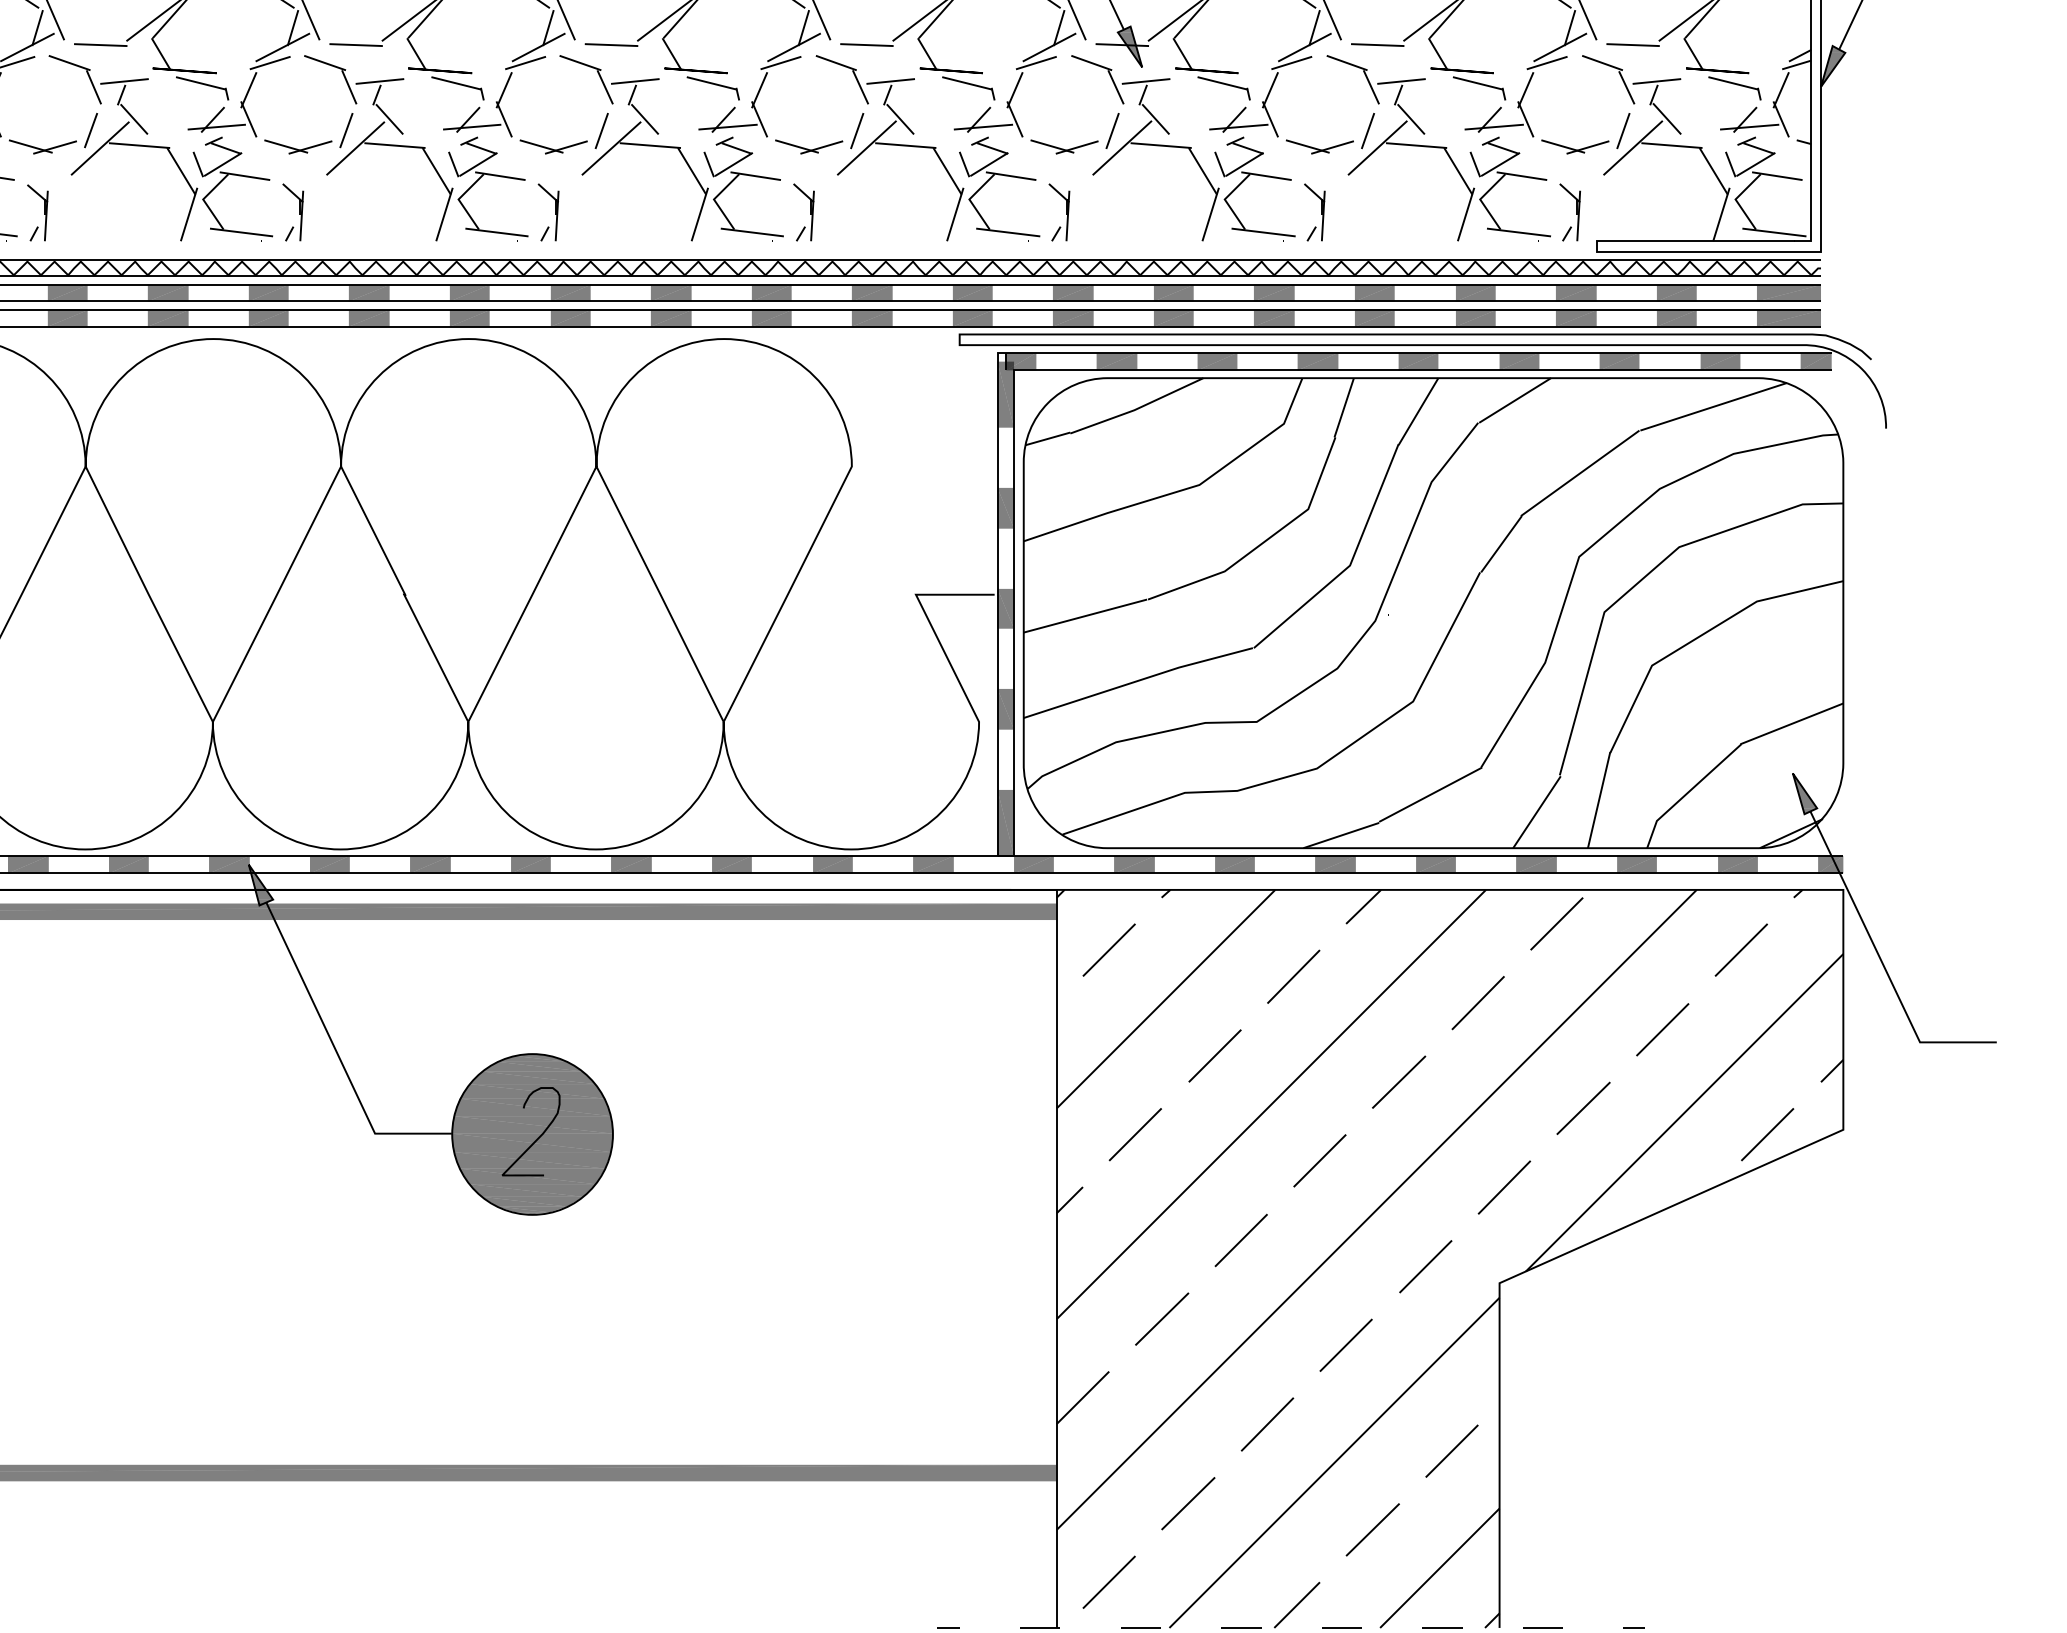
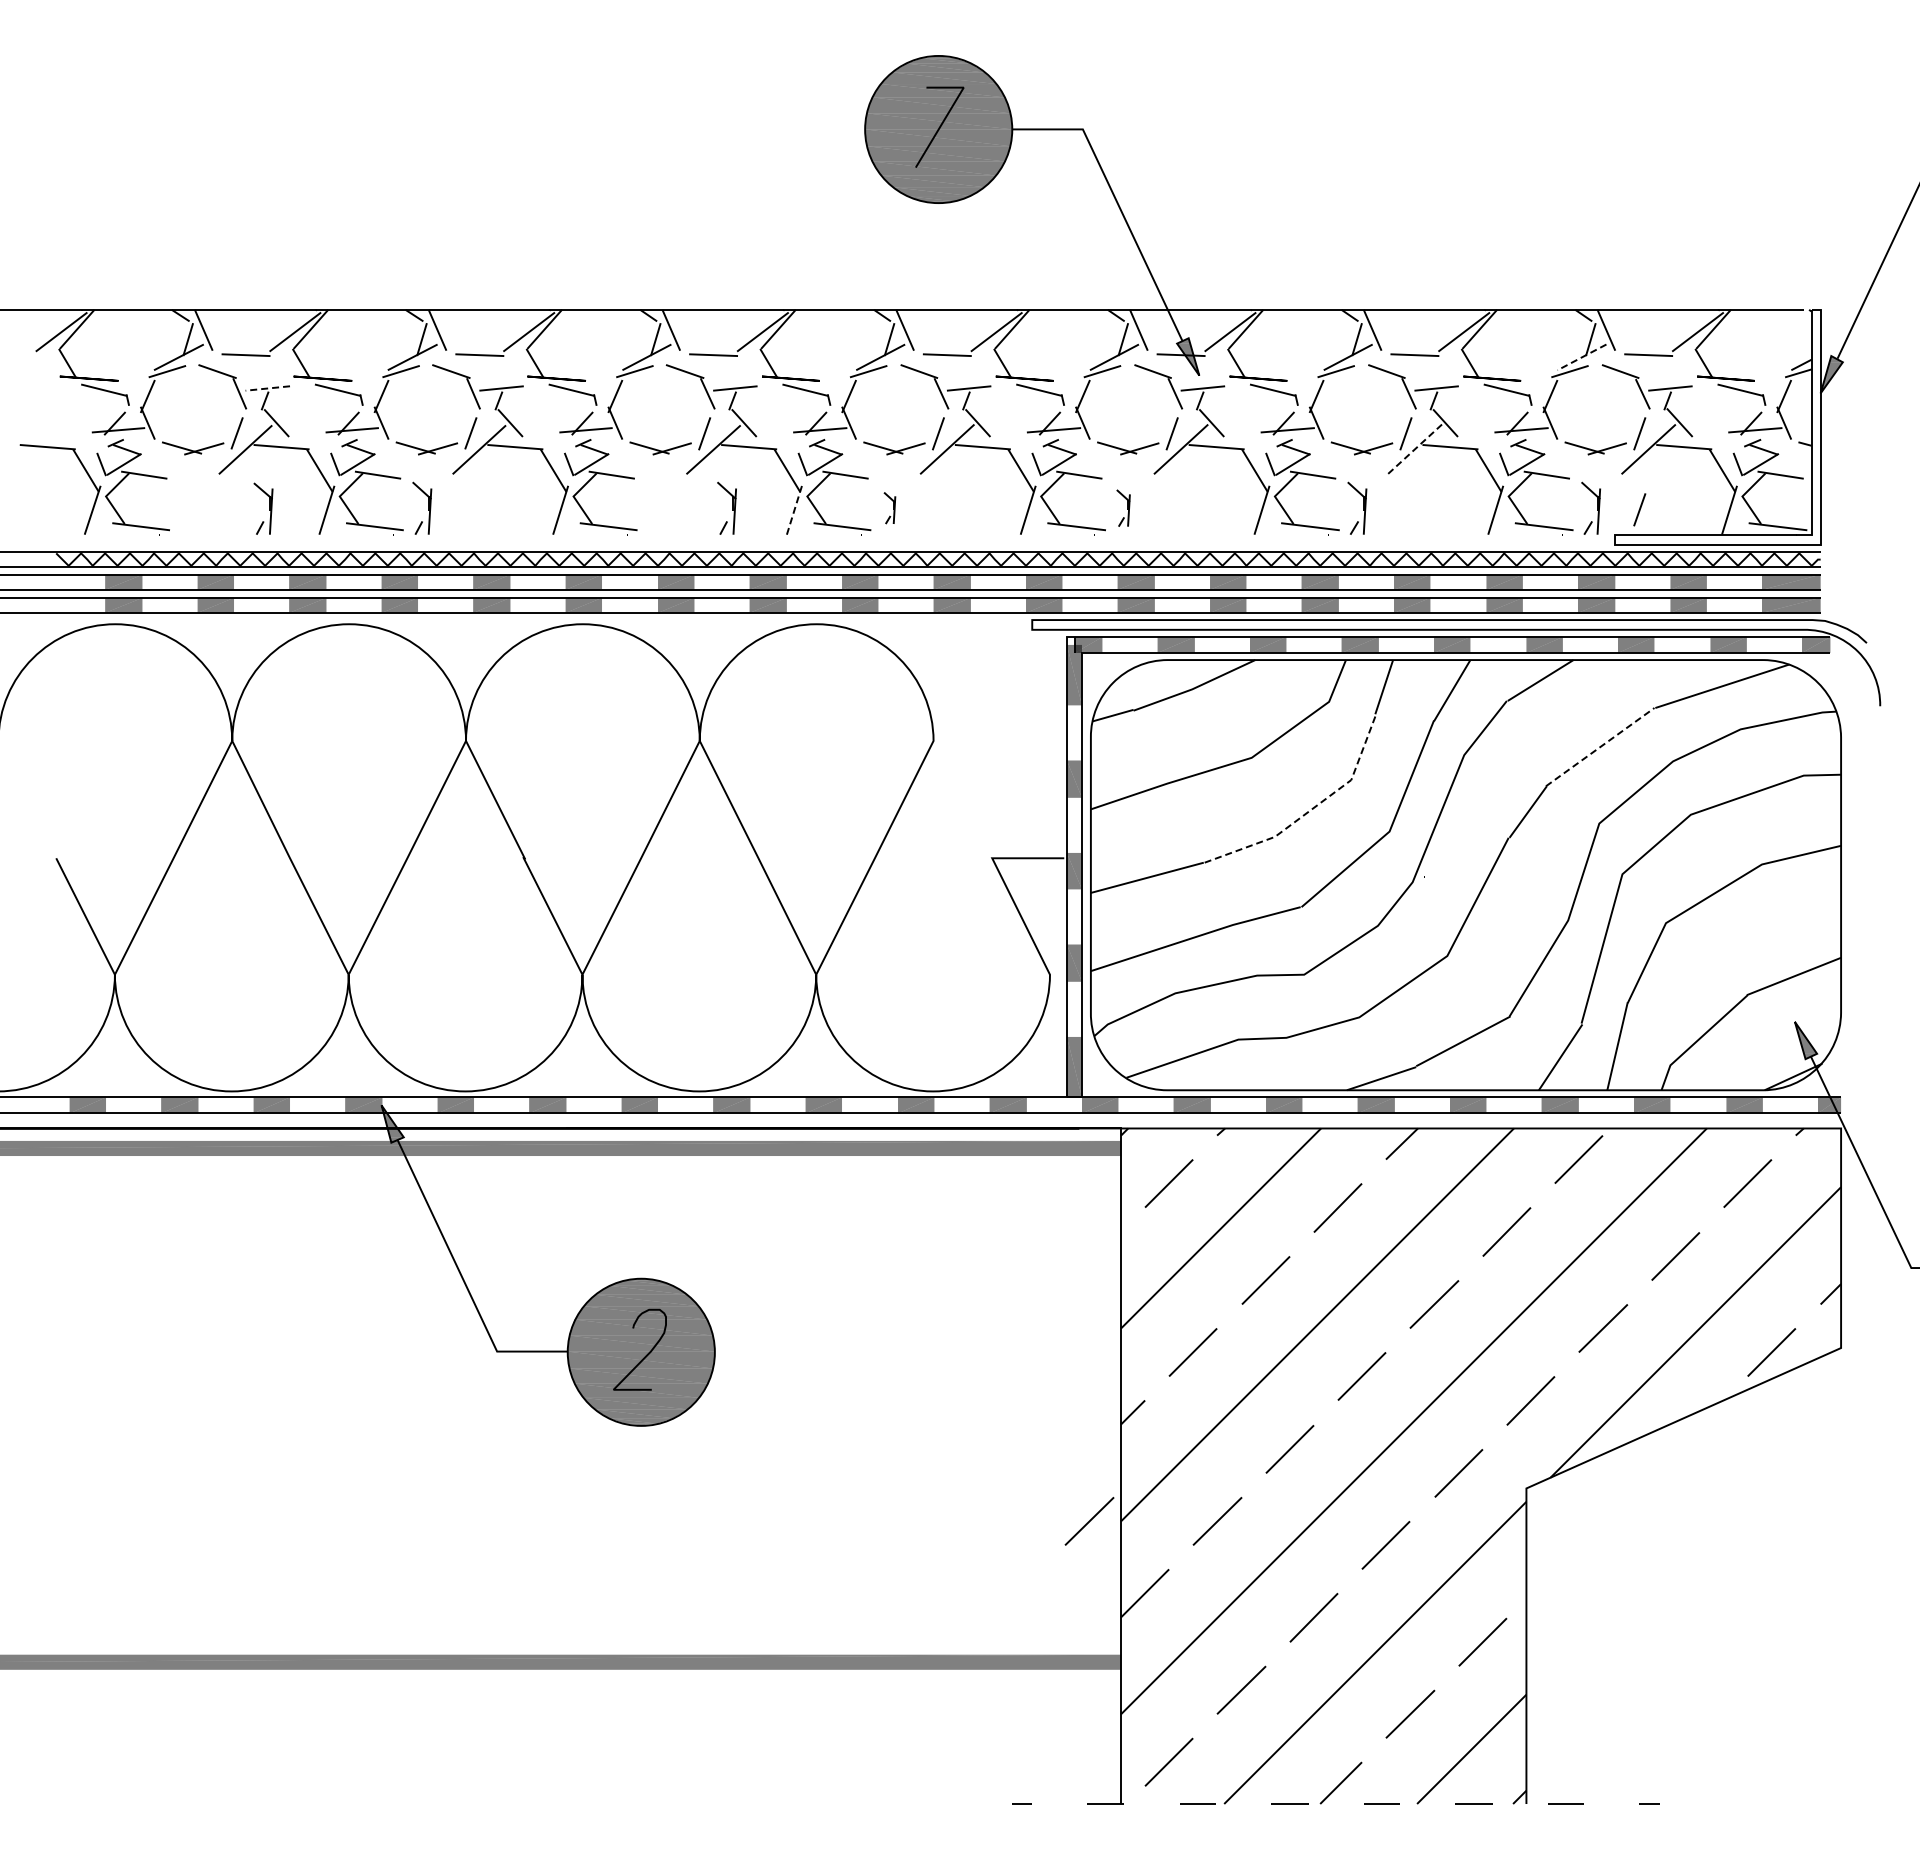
line: (1559, 47) -> (1581, 357), solid -> dashed
line: (124, 81) -> (267, 388), solid -> dashed
line: (1377, 148) -> (1414, 449), solid -> dashed
part: (548, 211) -> (726, 507), moved
part: (803, 211) -> (889, 507), size x0.6
part: (1059, 211) -> (1123, 507), size x0.7
part: (37, 212) -> (263, 508), moved
line: (1623, 213) -> (1639, 509), added
line: (699, 214) -> (794, 510), solid -> dashed
line: (1580, 473) -> (1600, 747), solid -> dashed
line: (1264, 541) -> (1311, 809), solid -> dashed
line: (1022, 1319) -> (1089, 1521), added

